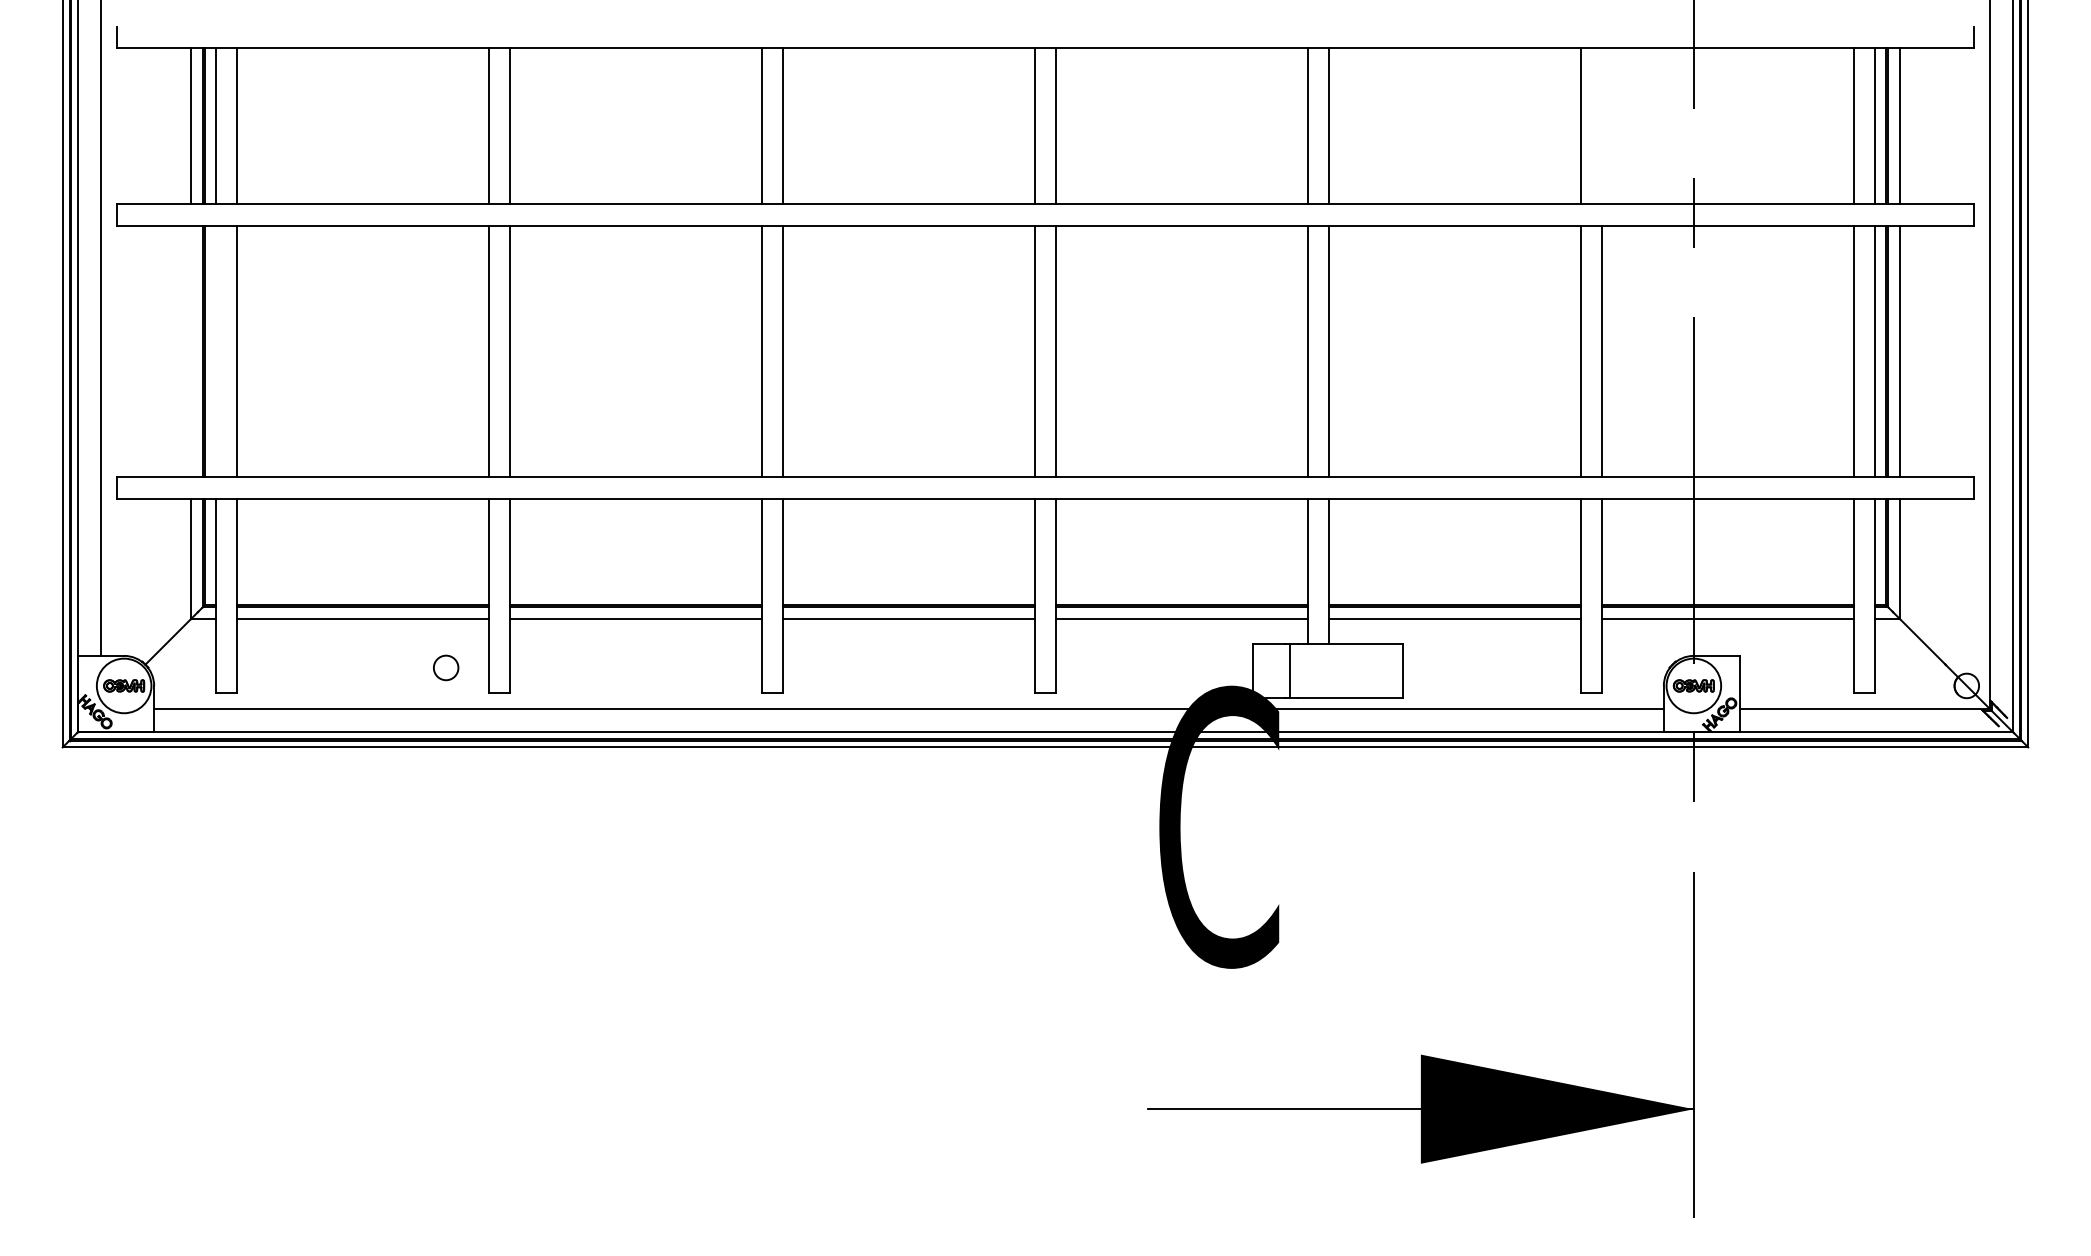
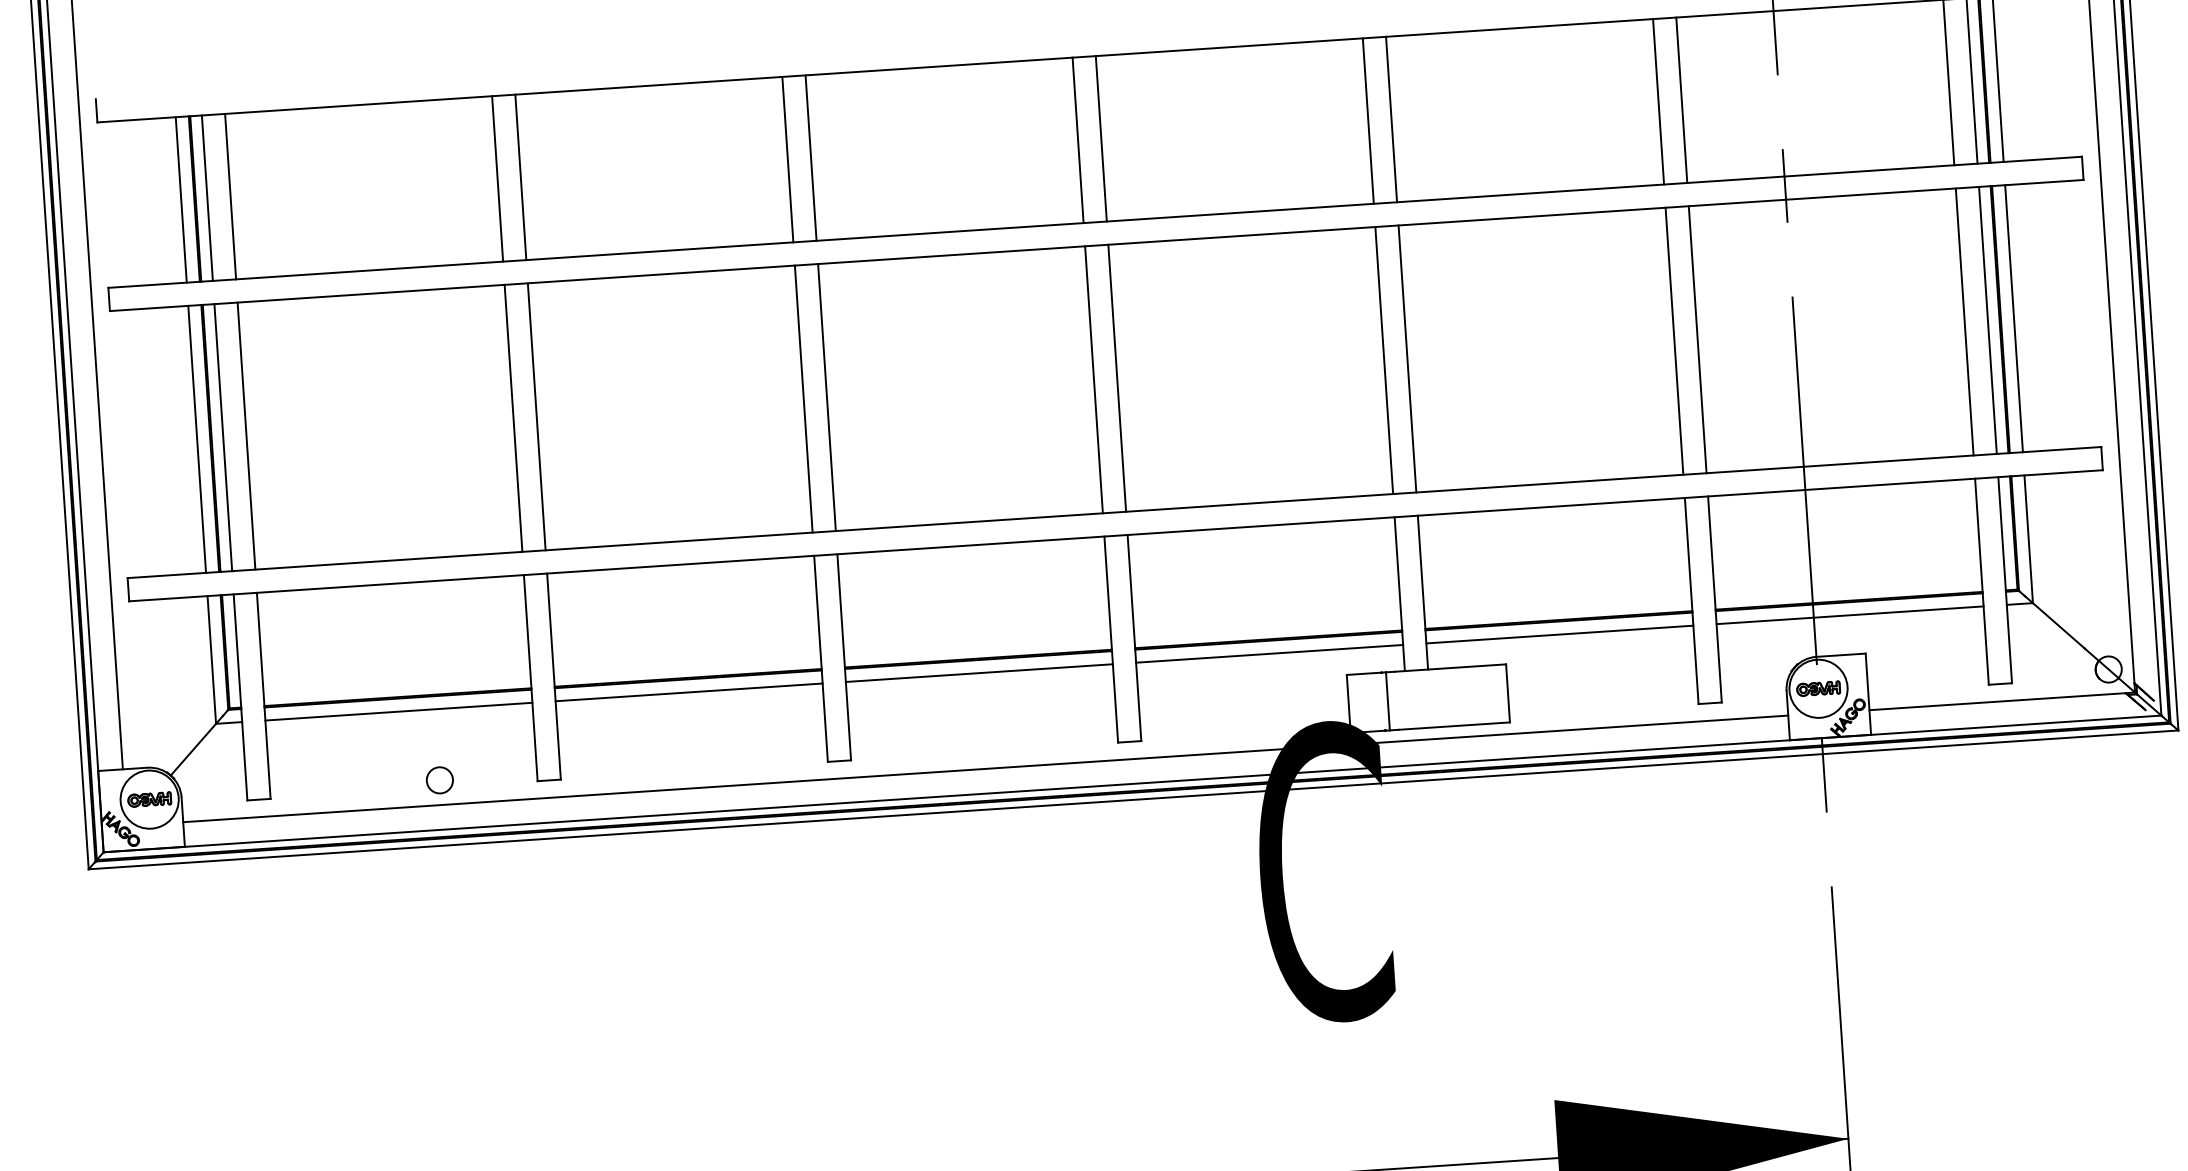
line: (1602, 126) -> (1681, 100), added
line: (191, 351) -> (197, 439), added
line: (215, 351) -> (223, 437), added
circle: (446, 667) -> (440, 779), moved

